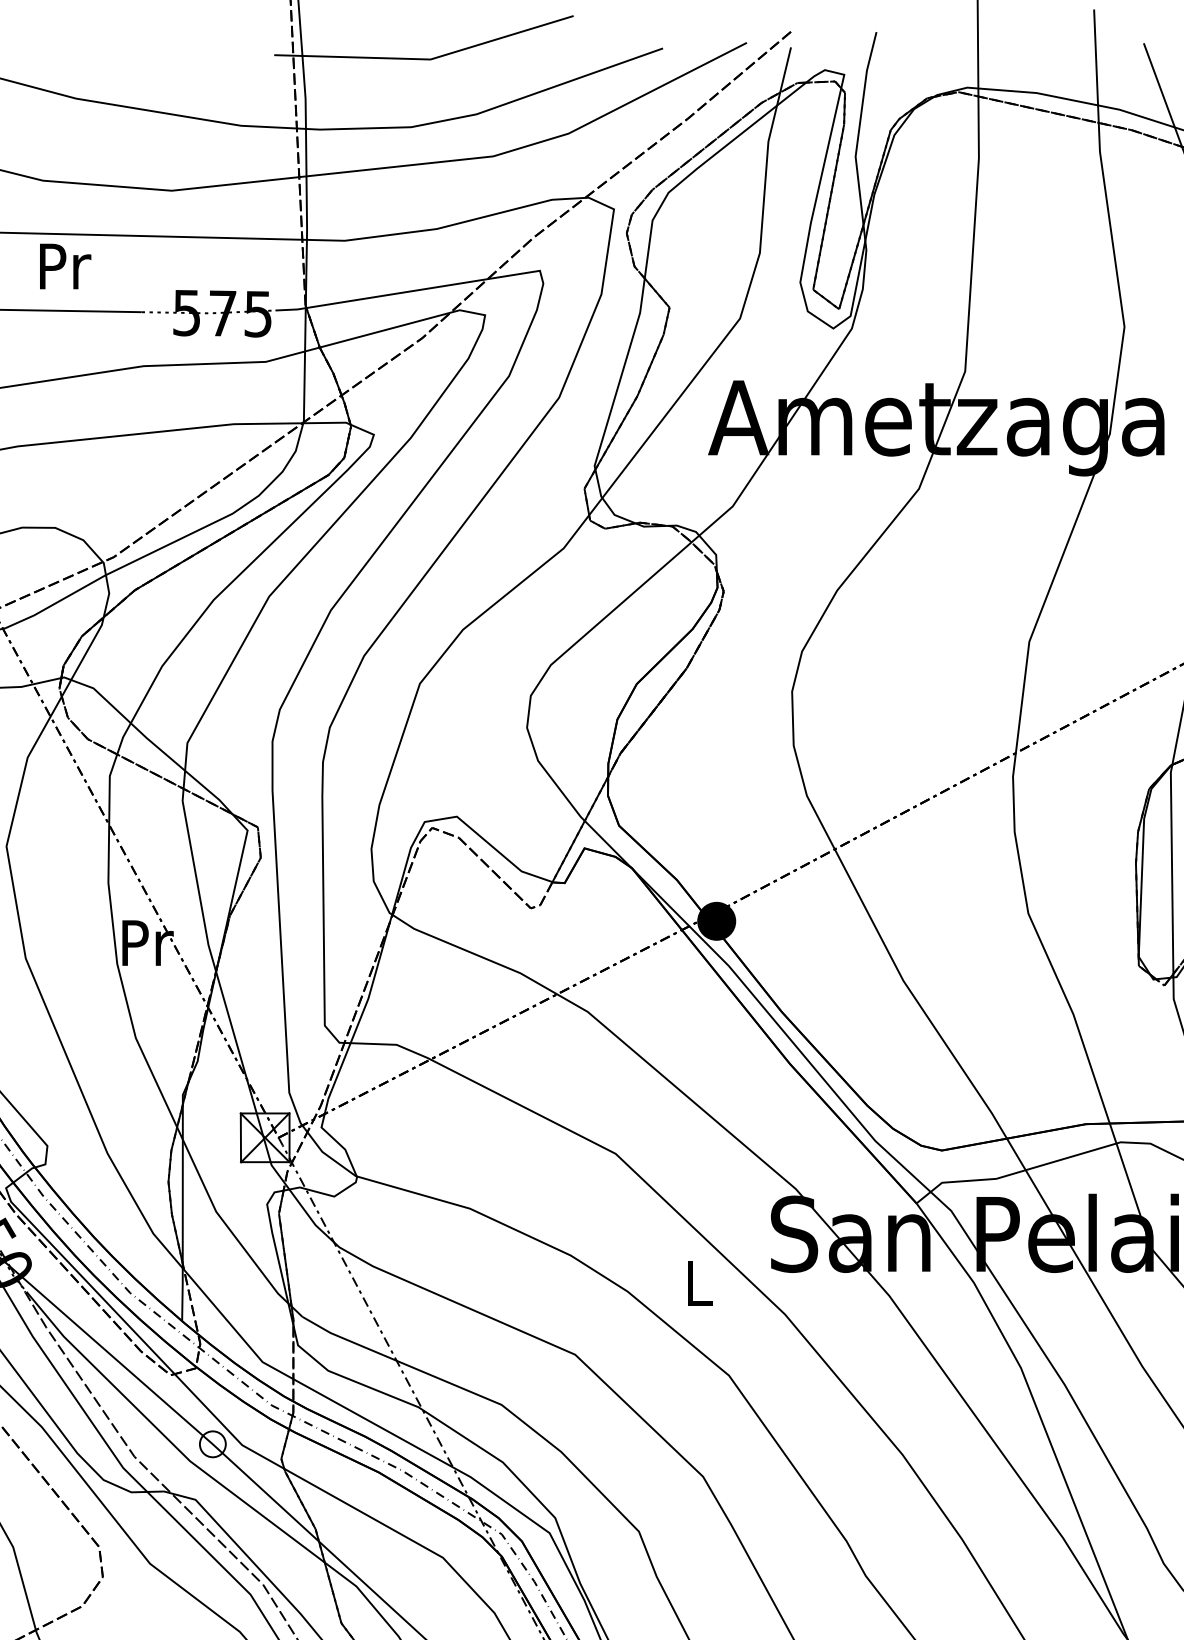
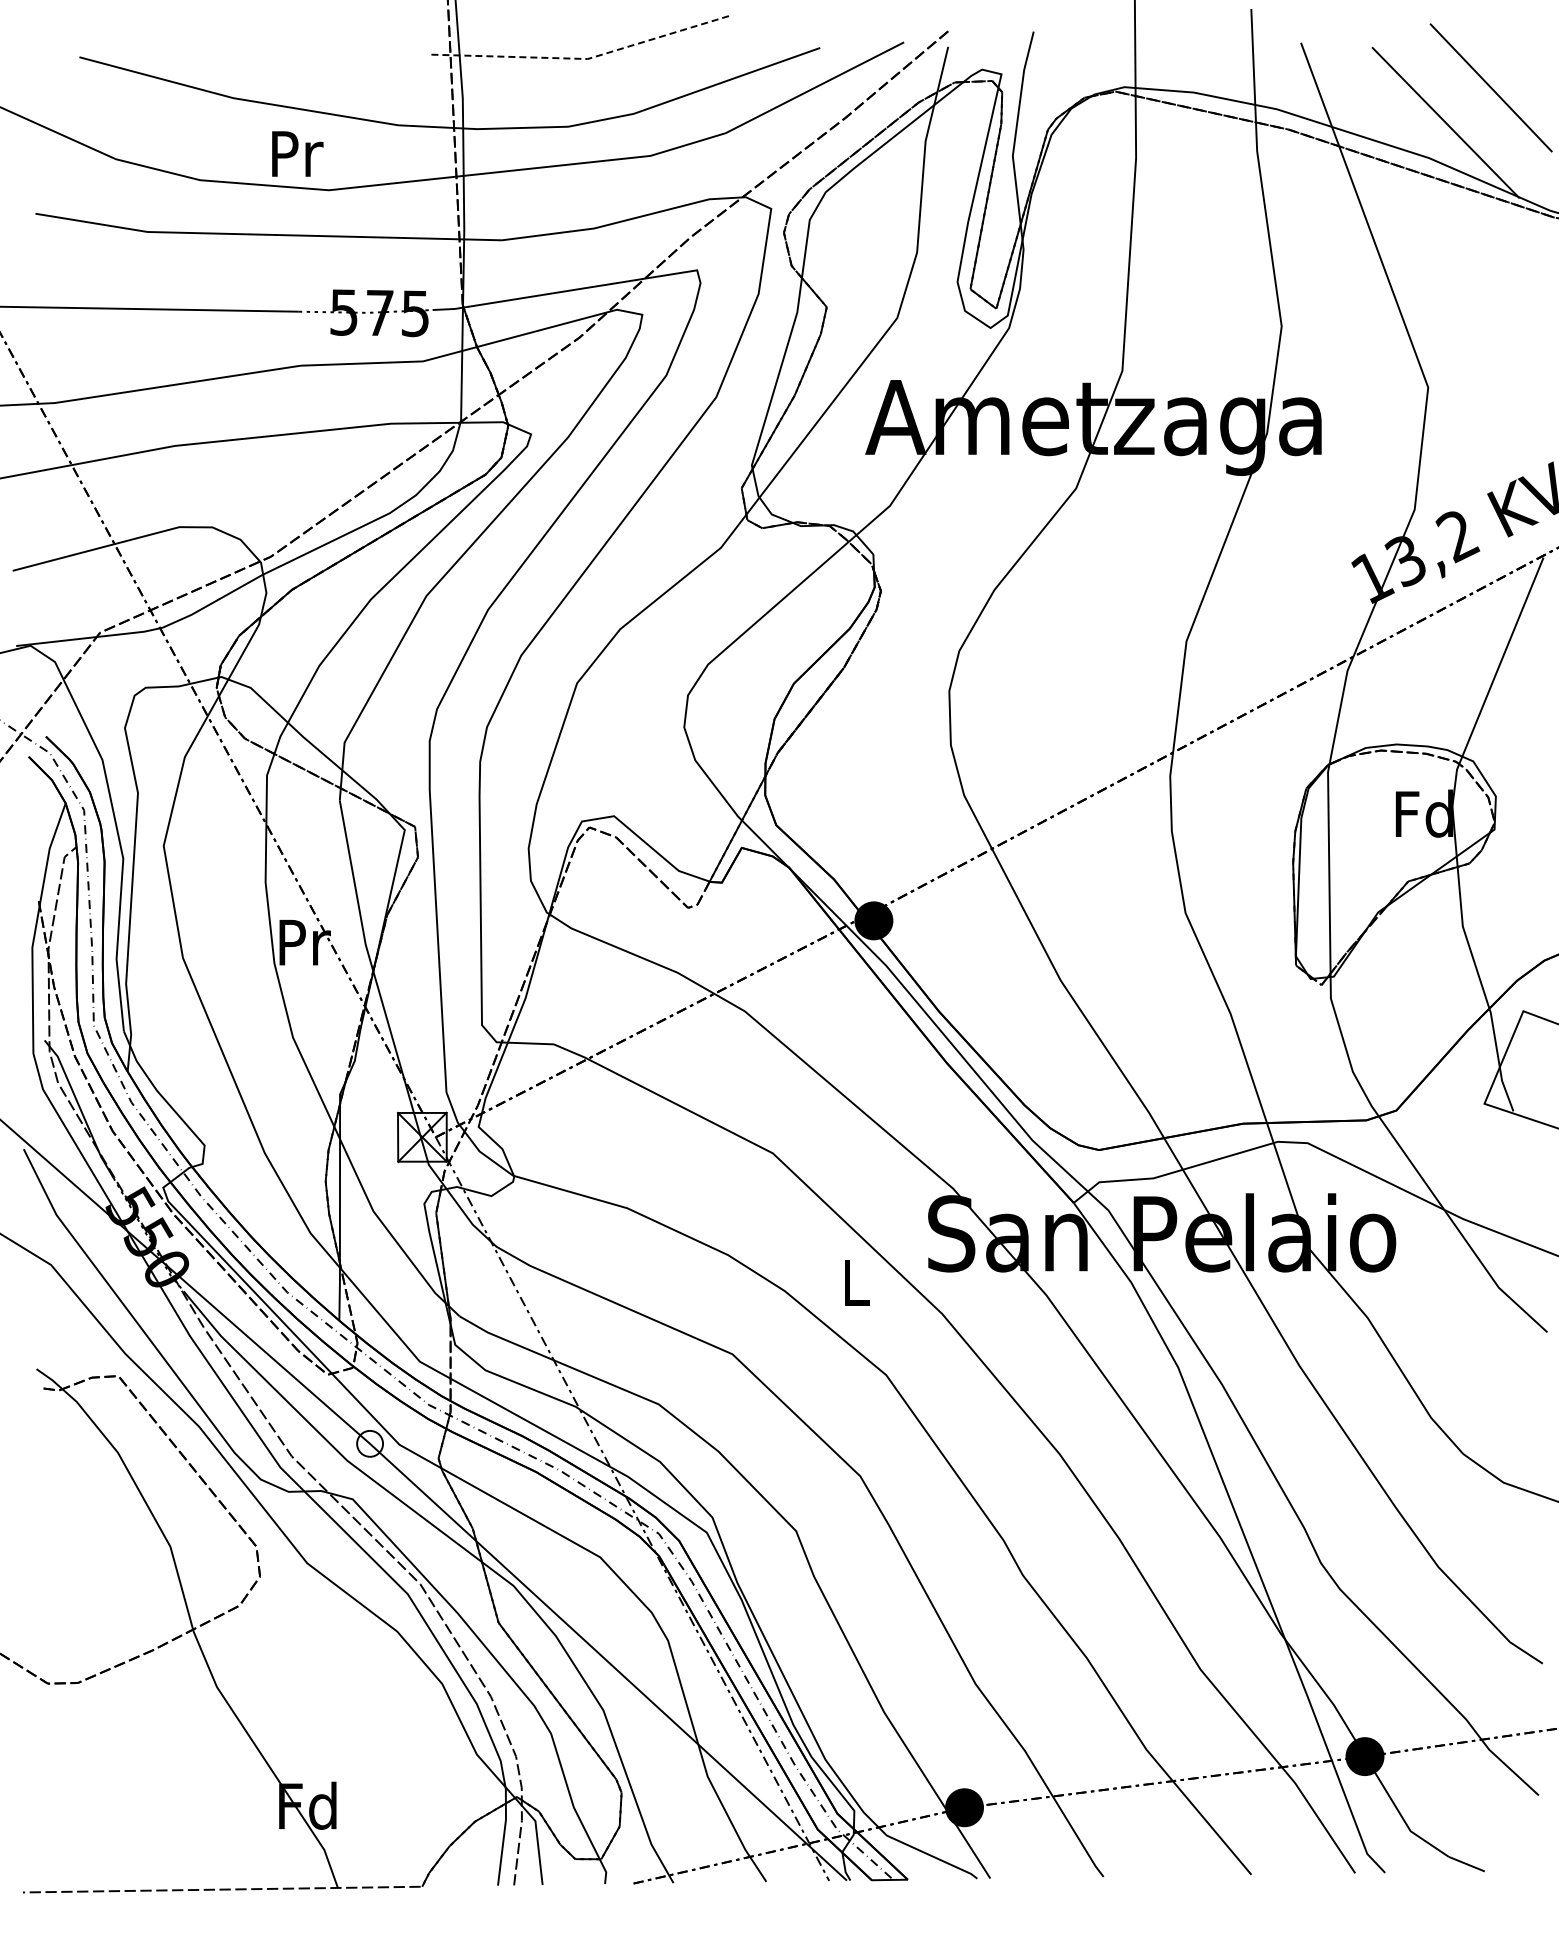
line: (427, 58) -> (584, 58), solid -> dashed
text: (65, 265) -> (297, 153), moved

